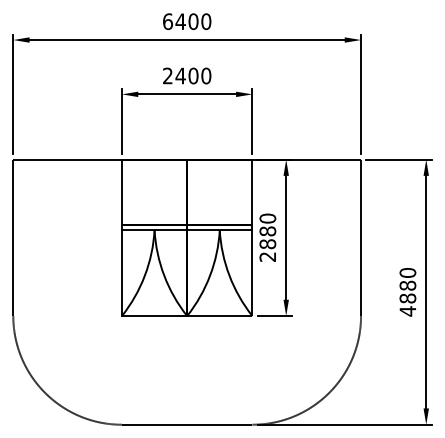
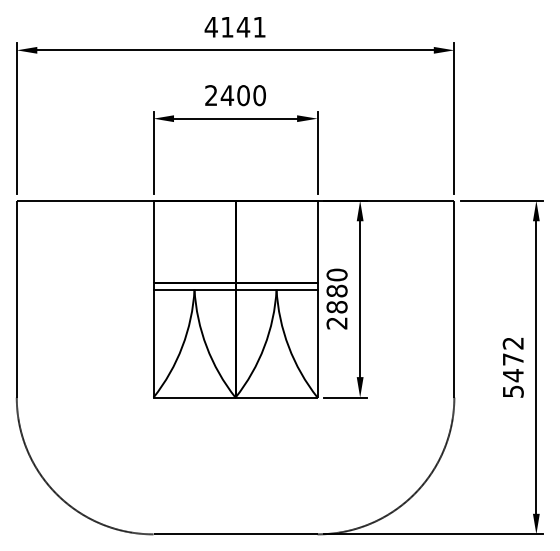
text: (186, 21) -> (234, 26), 6400 -> 4141
text: (407, 292) -> (512, 367), 4880 -> 5472

